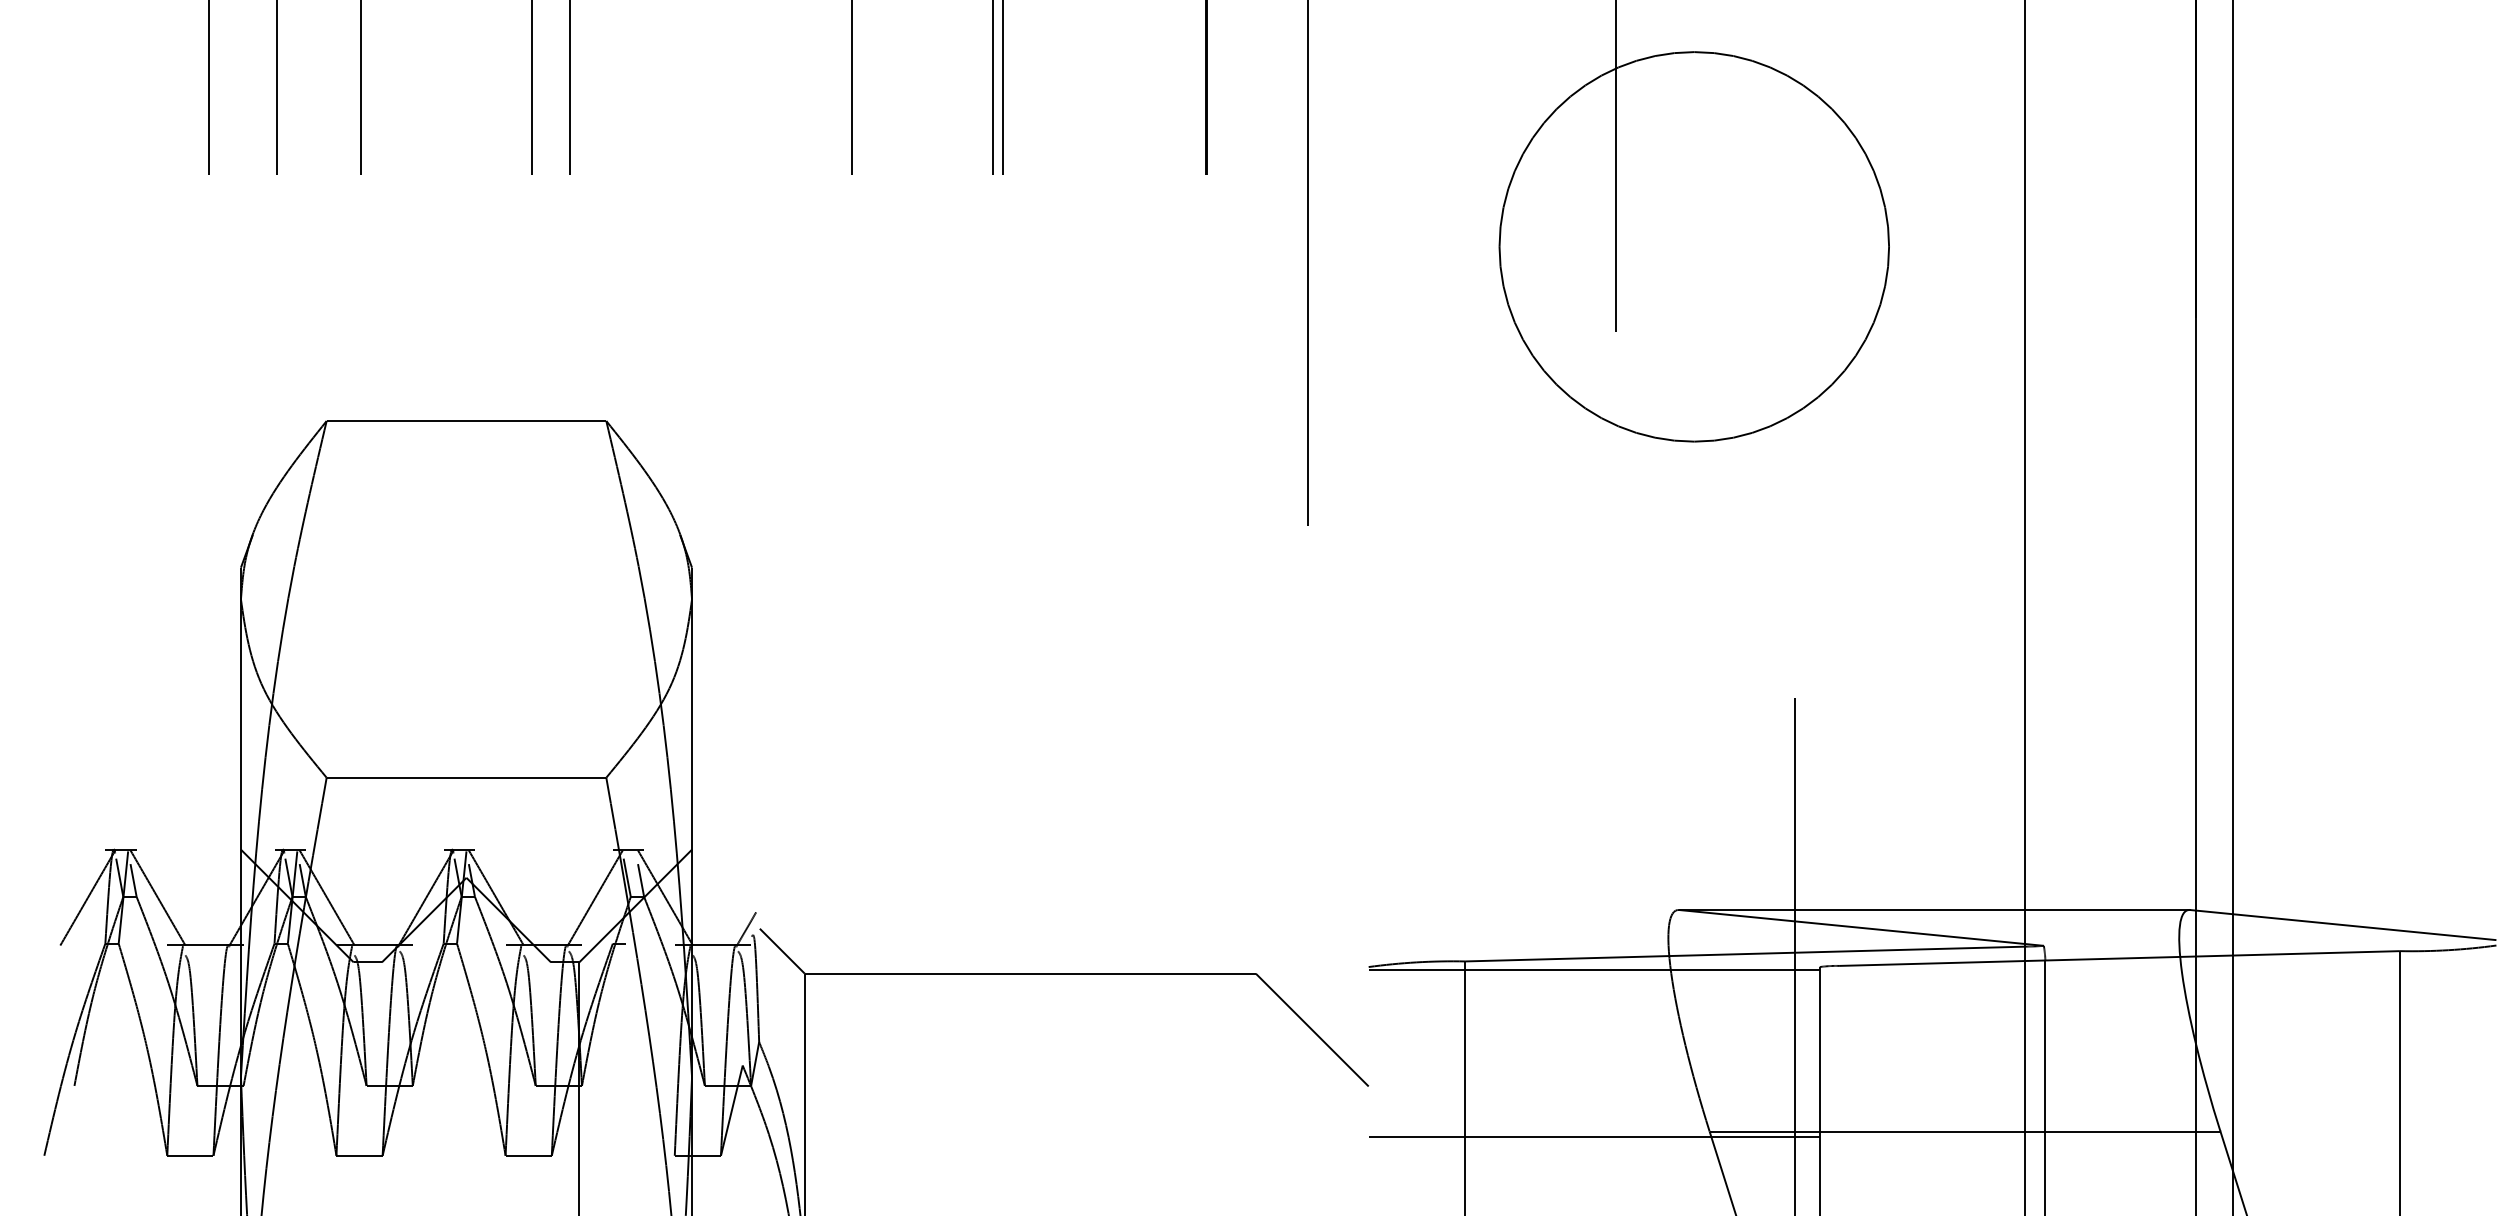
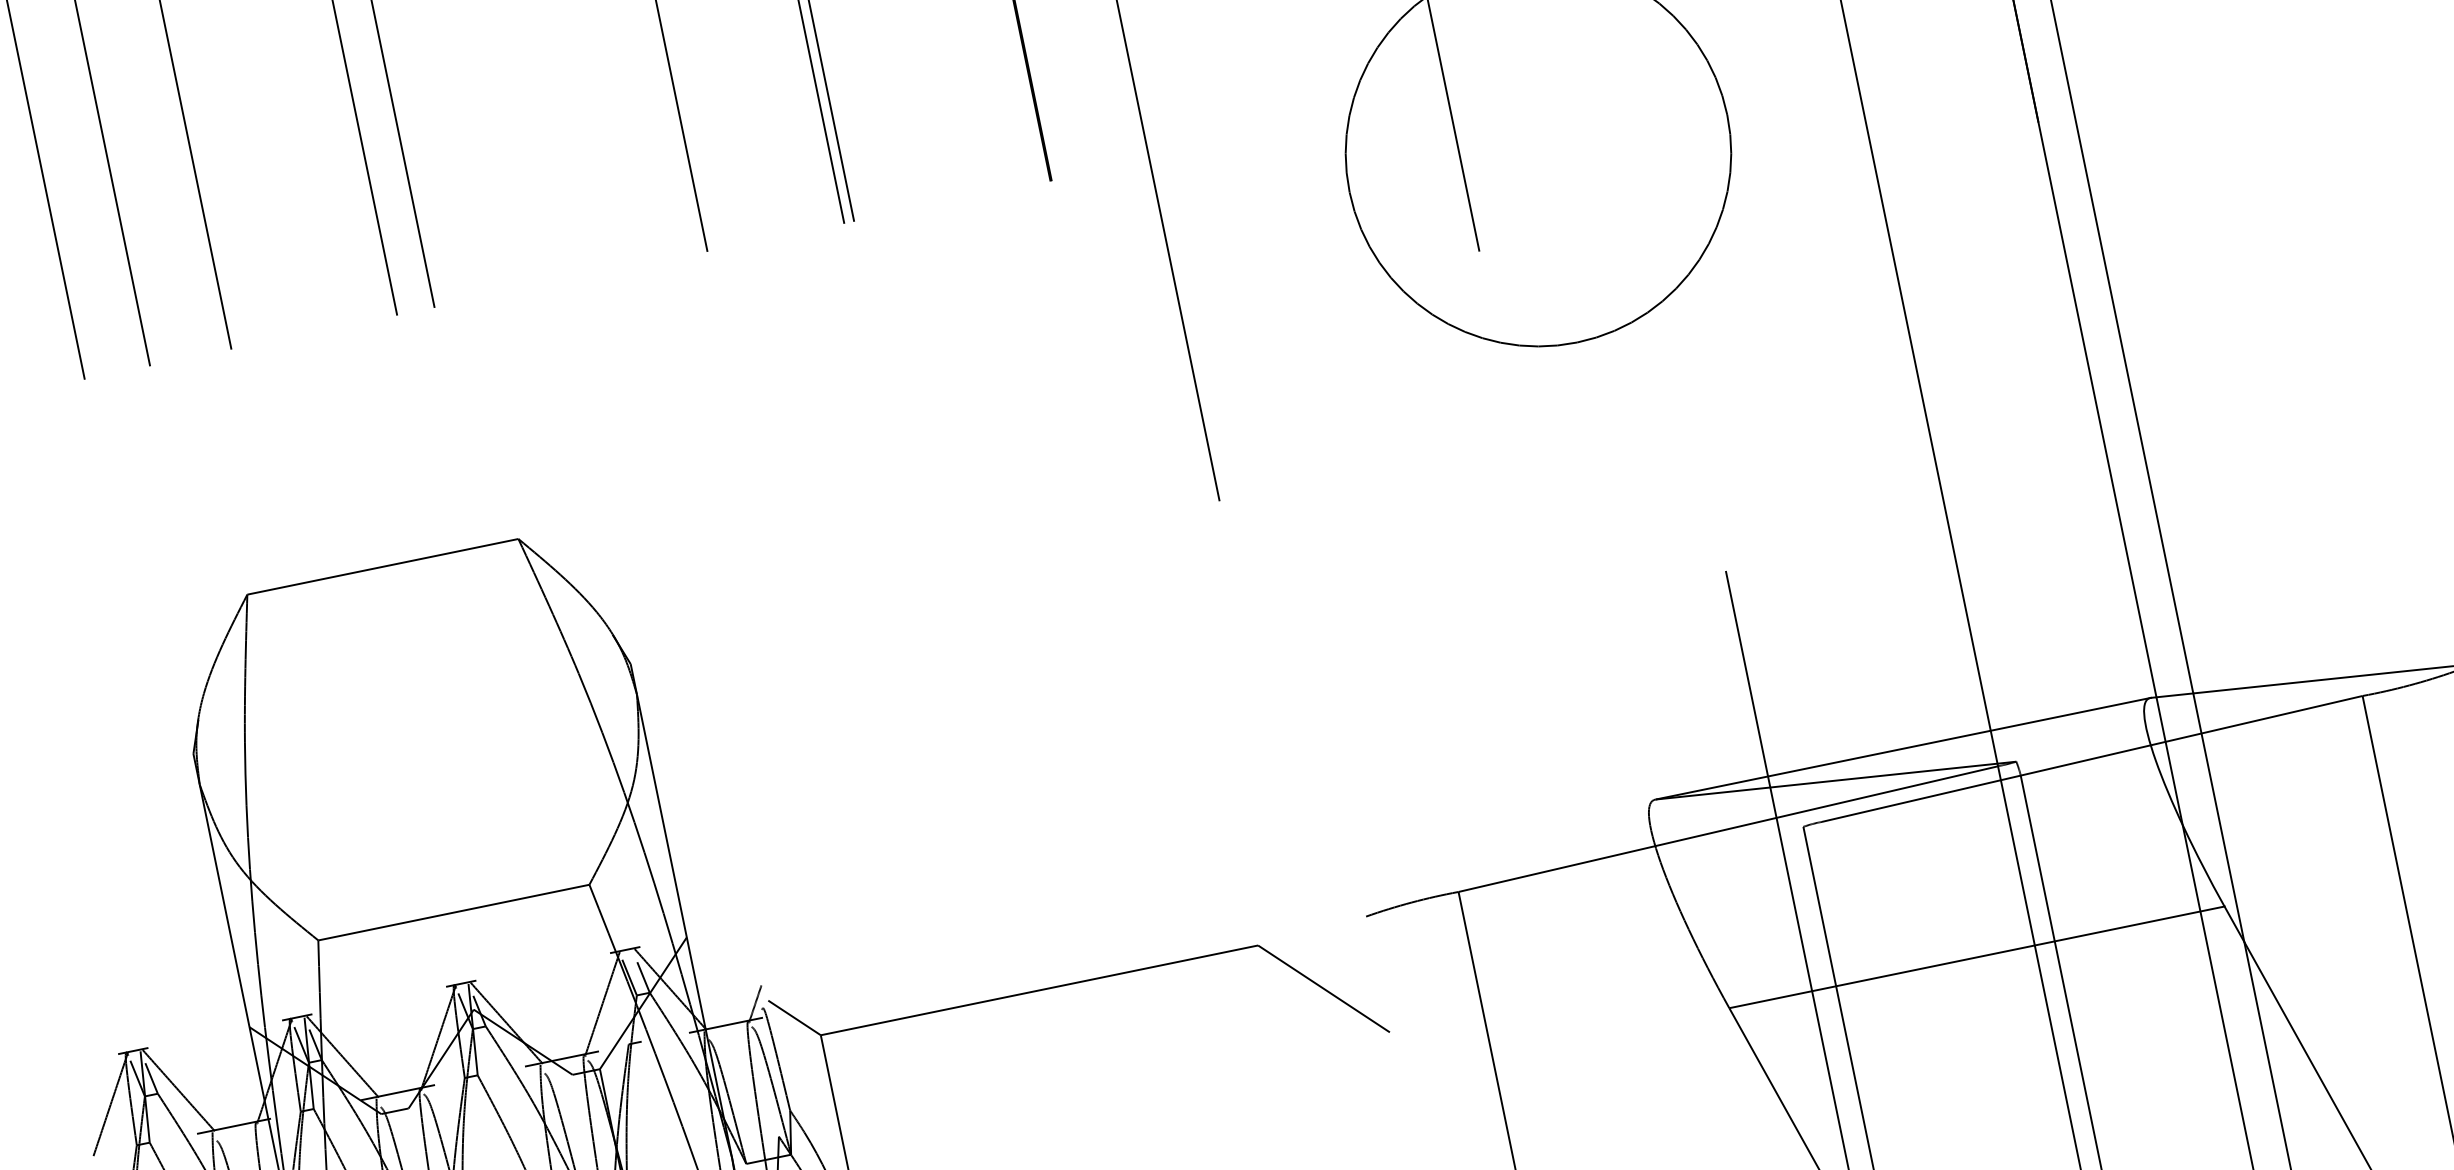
line: (1593, 970) -> (1584, 875), removed
line: (1593, 1137) -> (1617, 1037), removed

